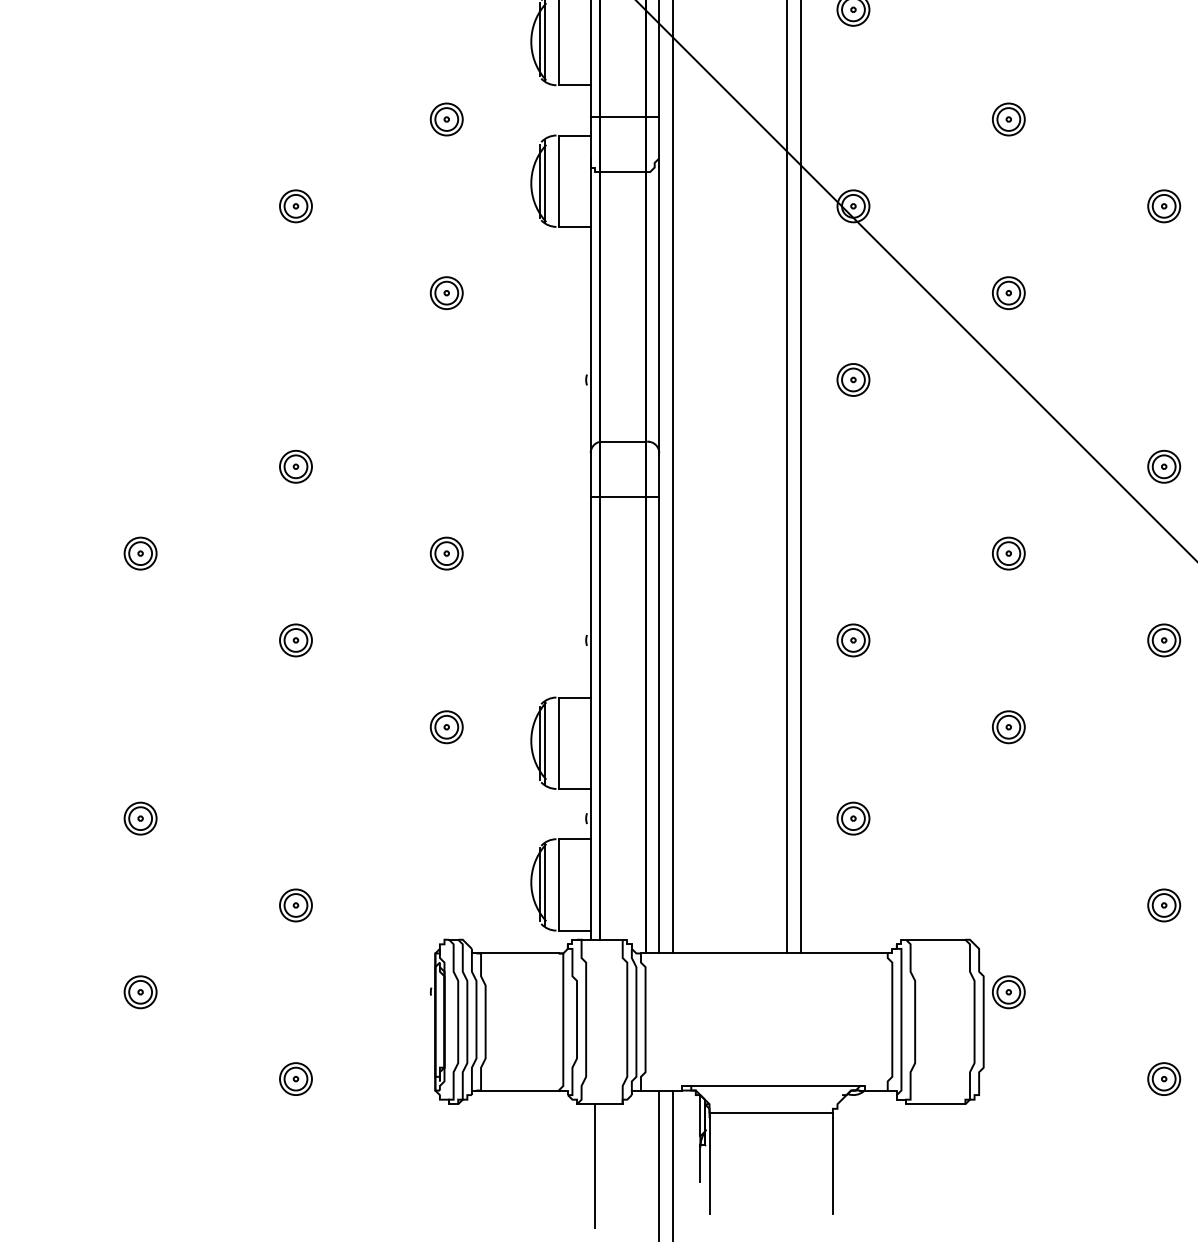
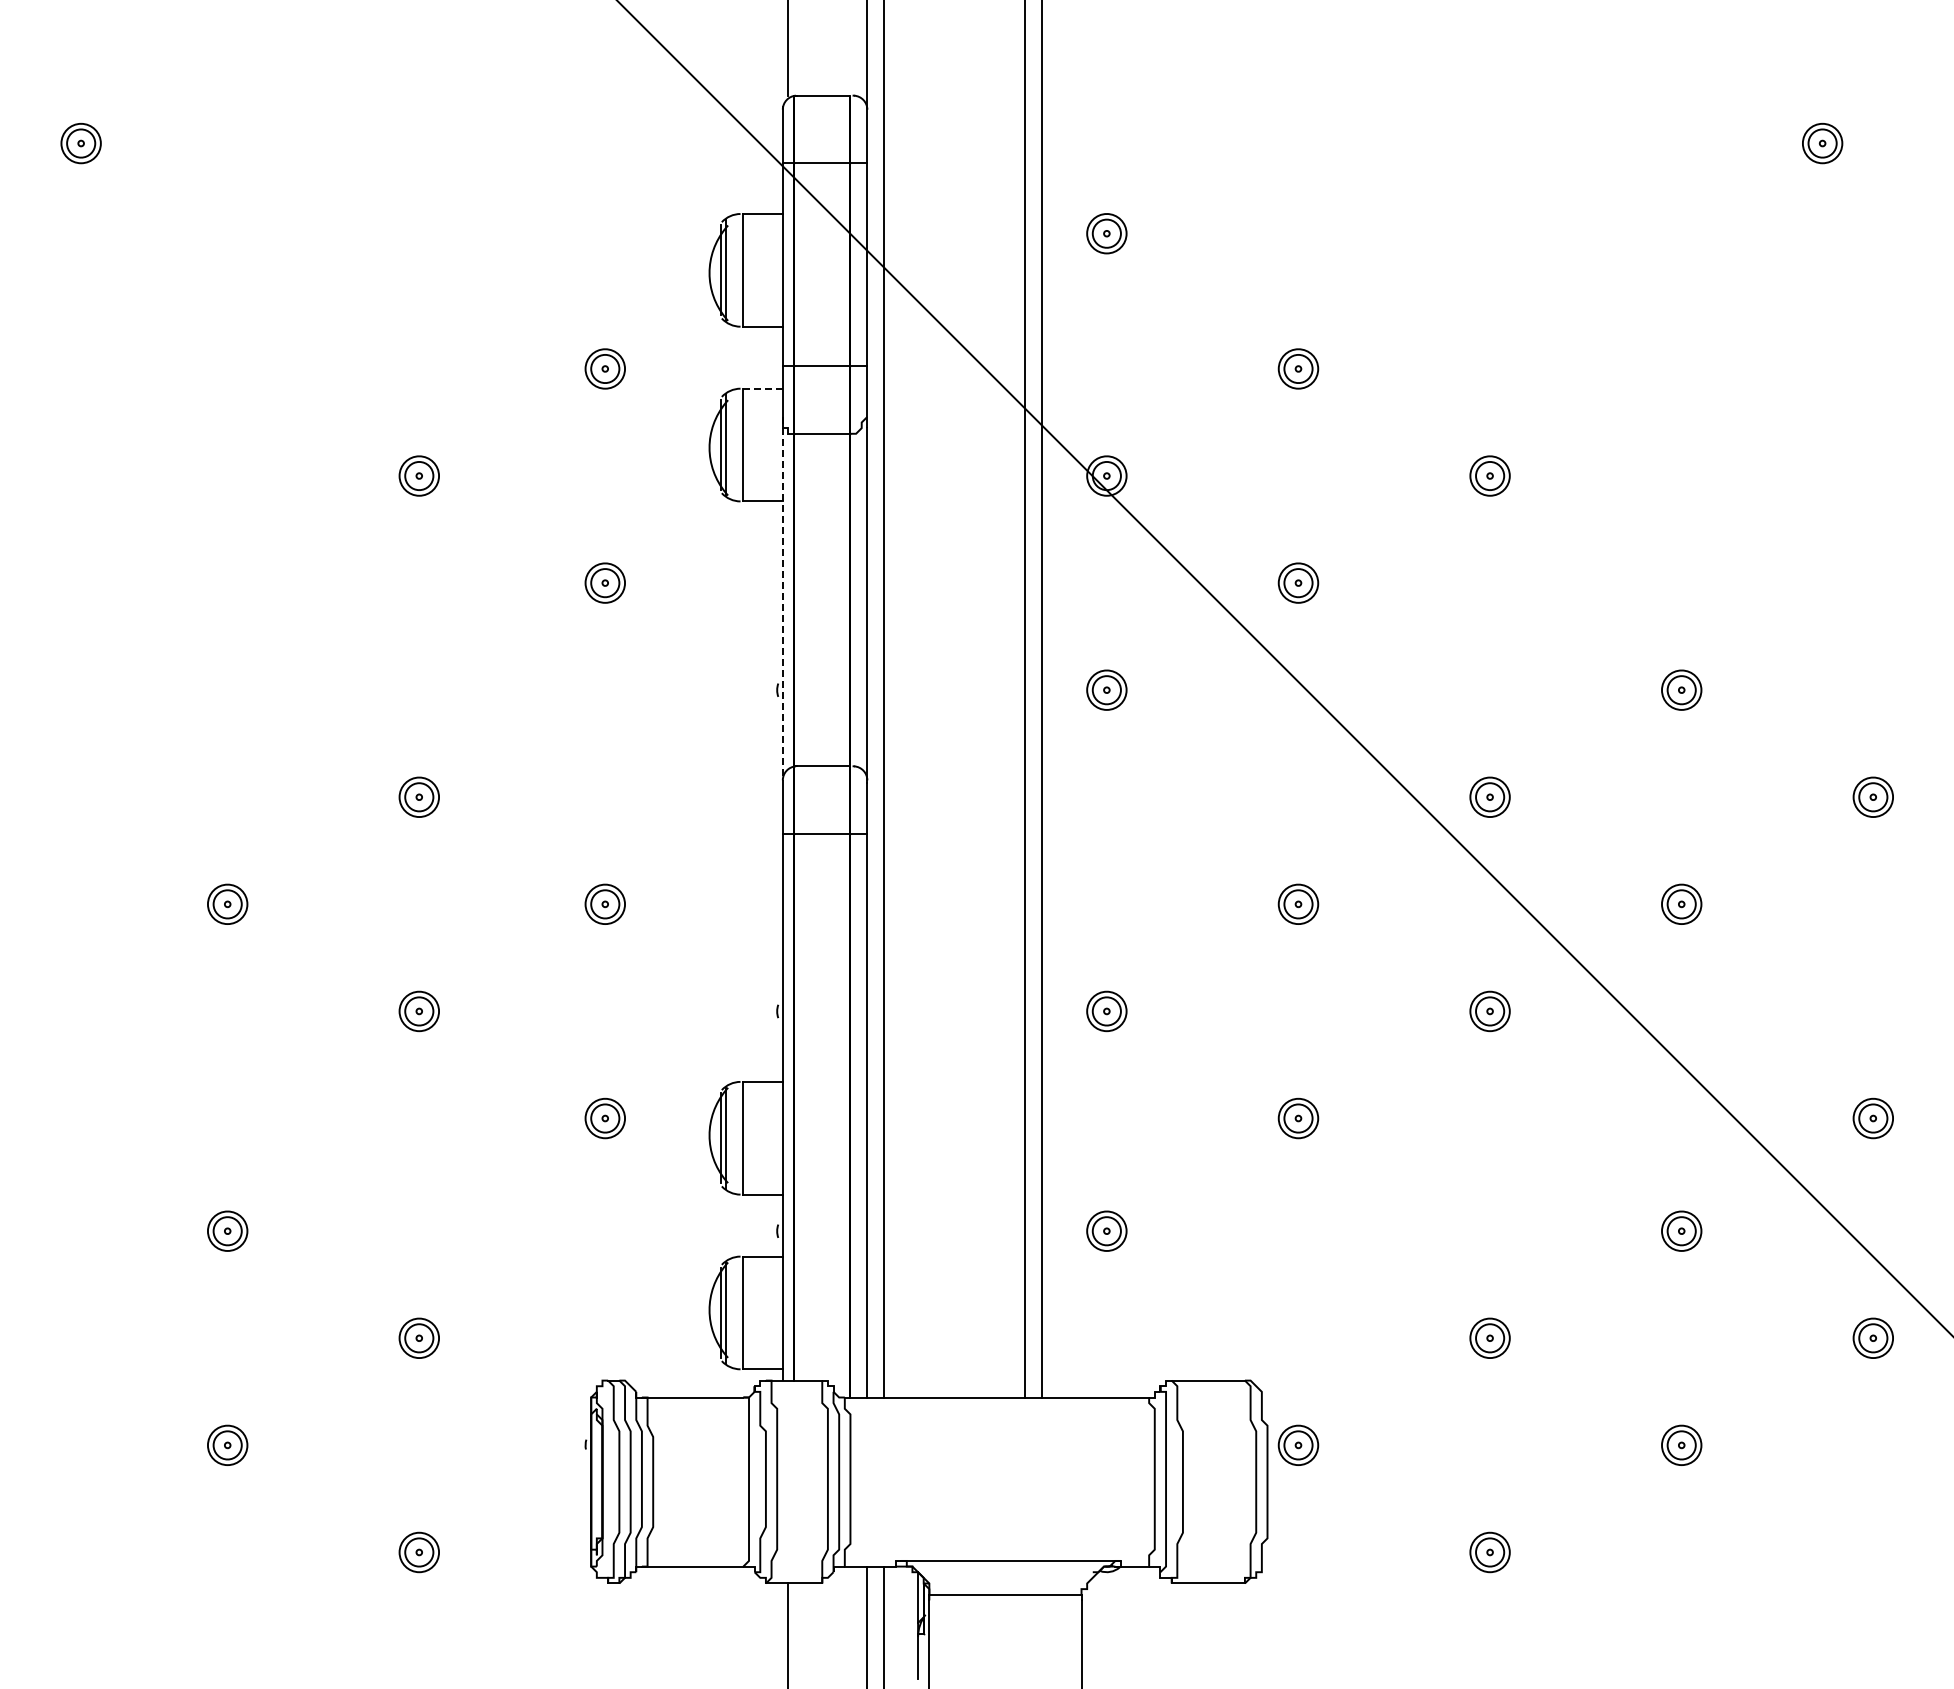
line: (575, 135) -> (763, 388), solid -> dashed
line: (590, 307) -> (782, 600), solid -> dashed

